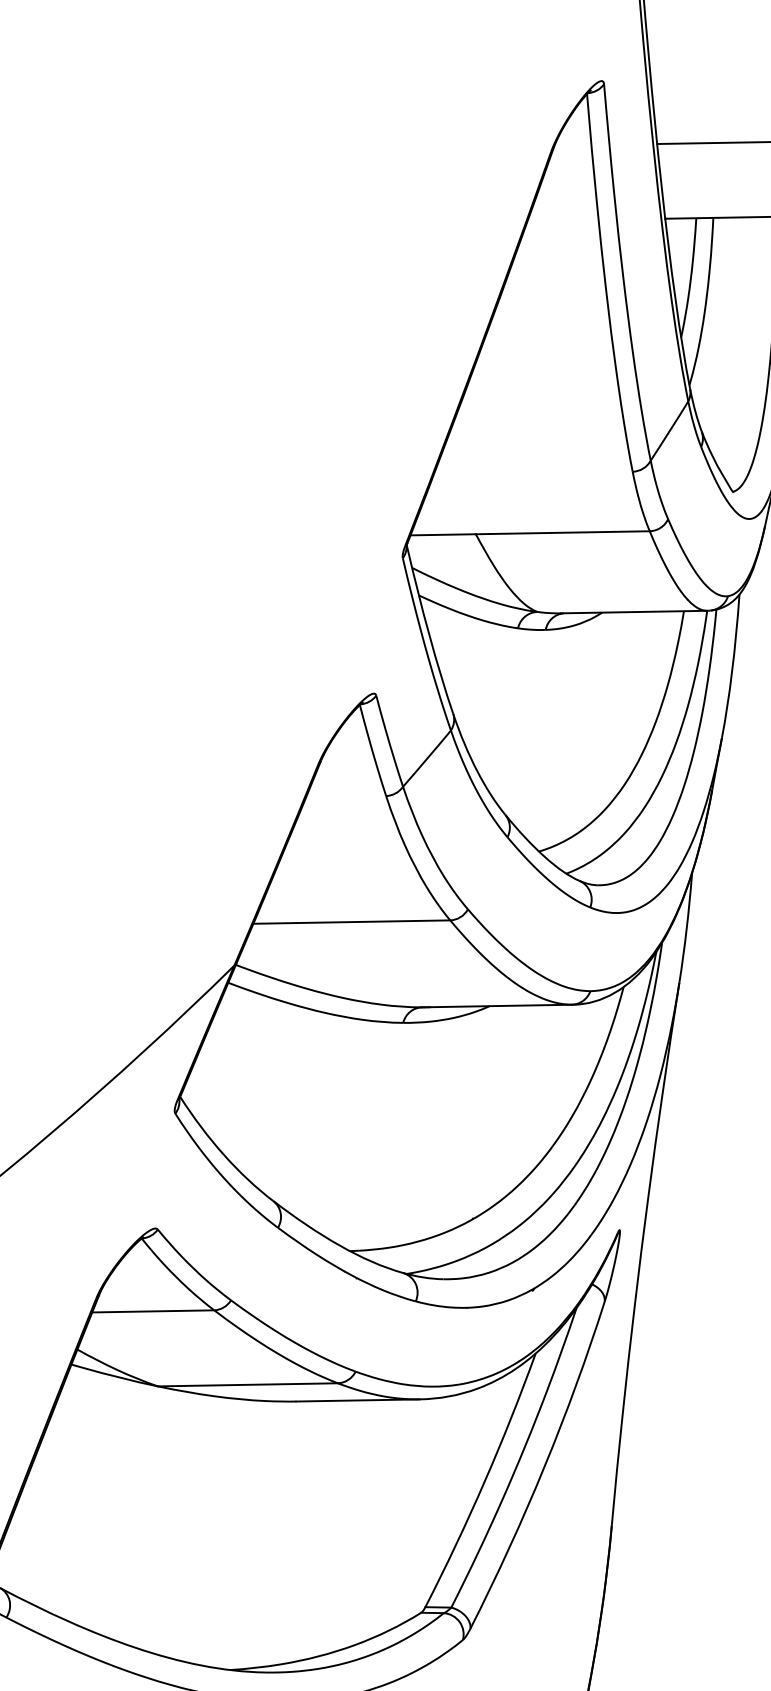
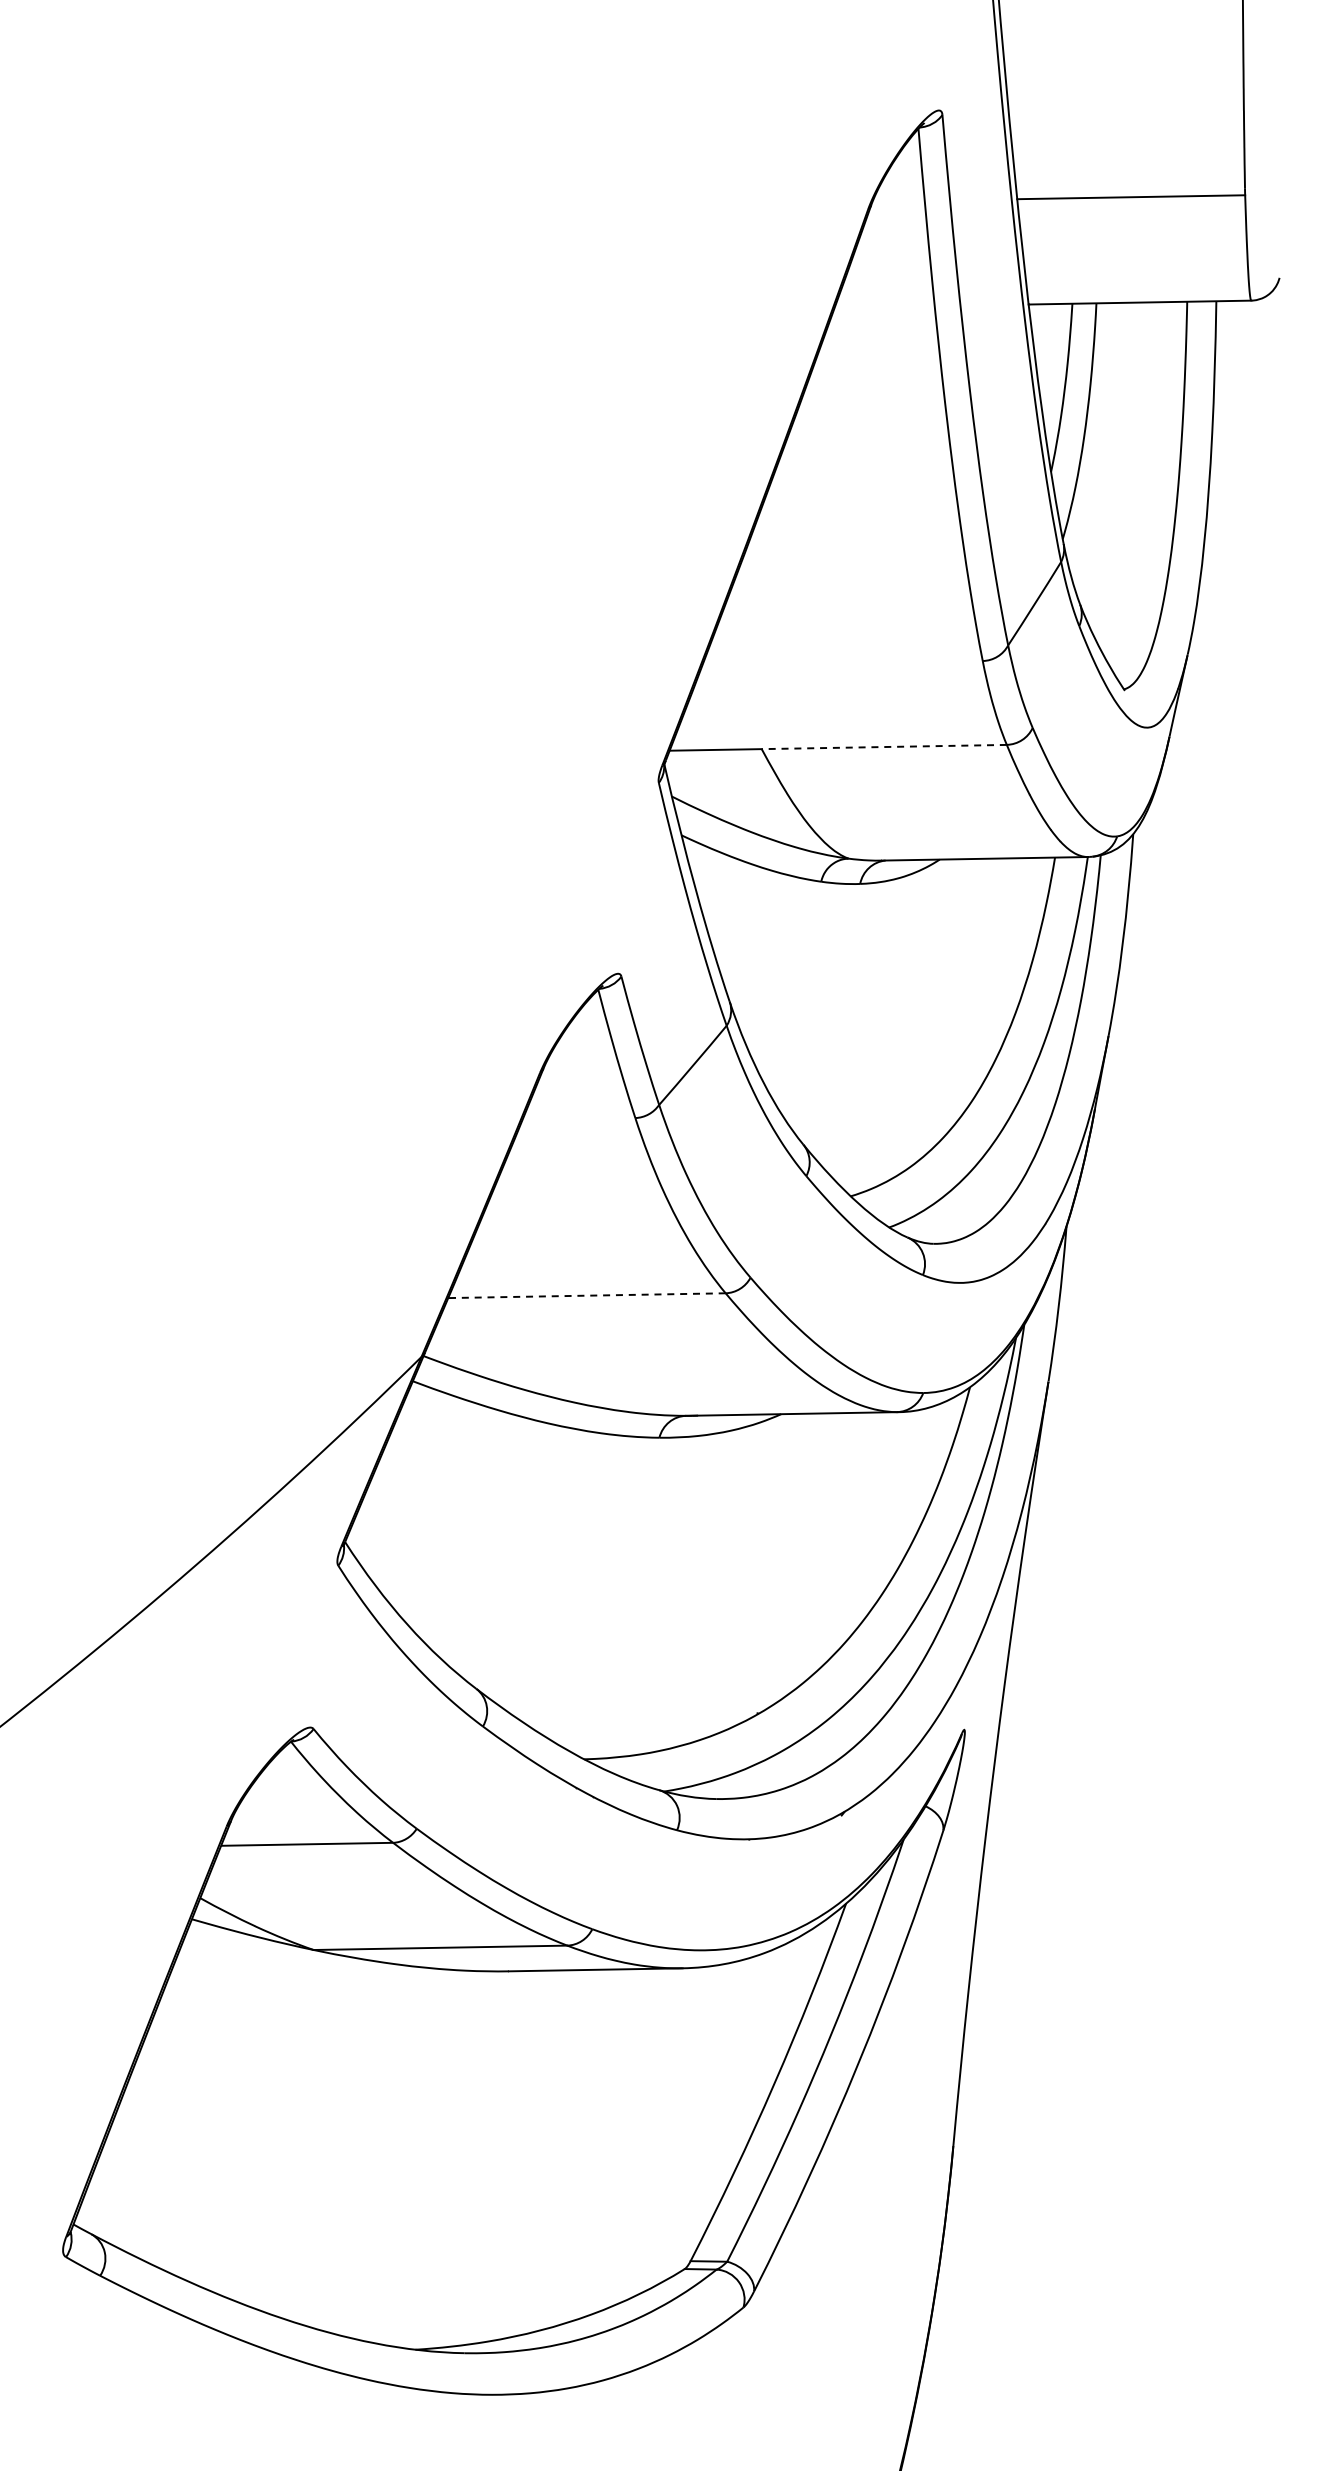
line: (562, 533) -> (884, 747), solid -> dashed
line: (351, 921) -> (586, 1295), solid -> dashed

